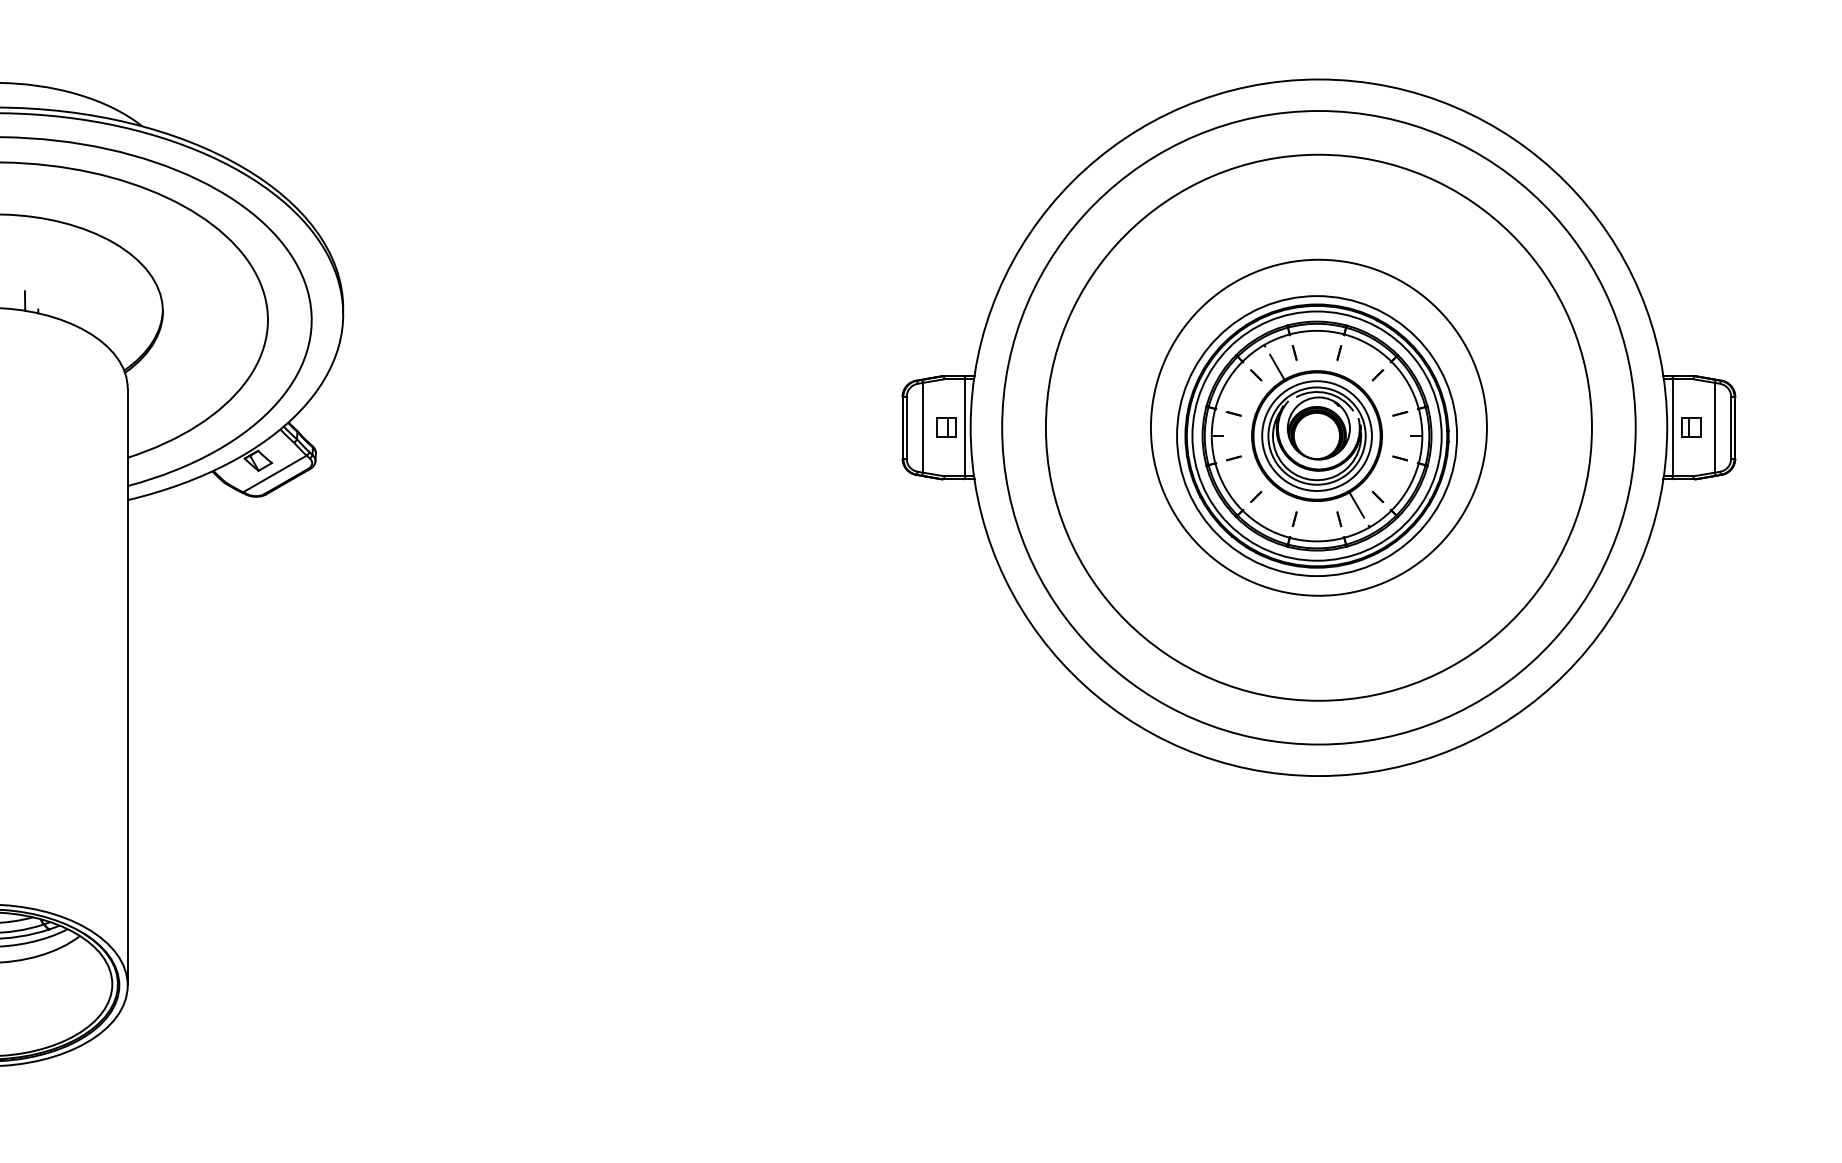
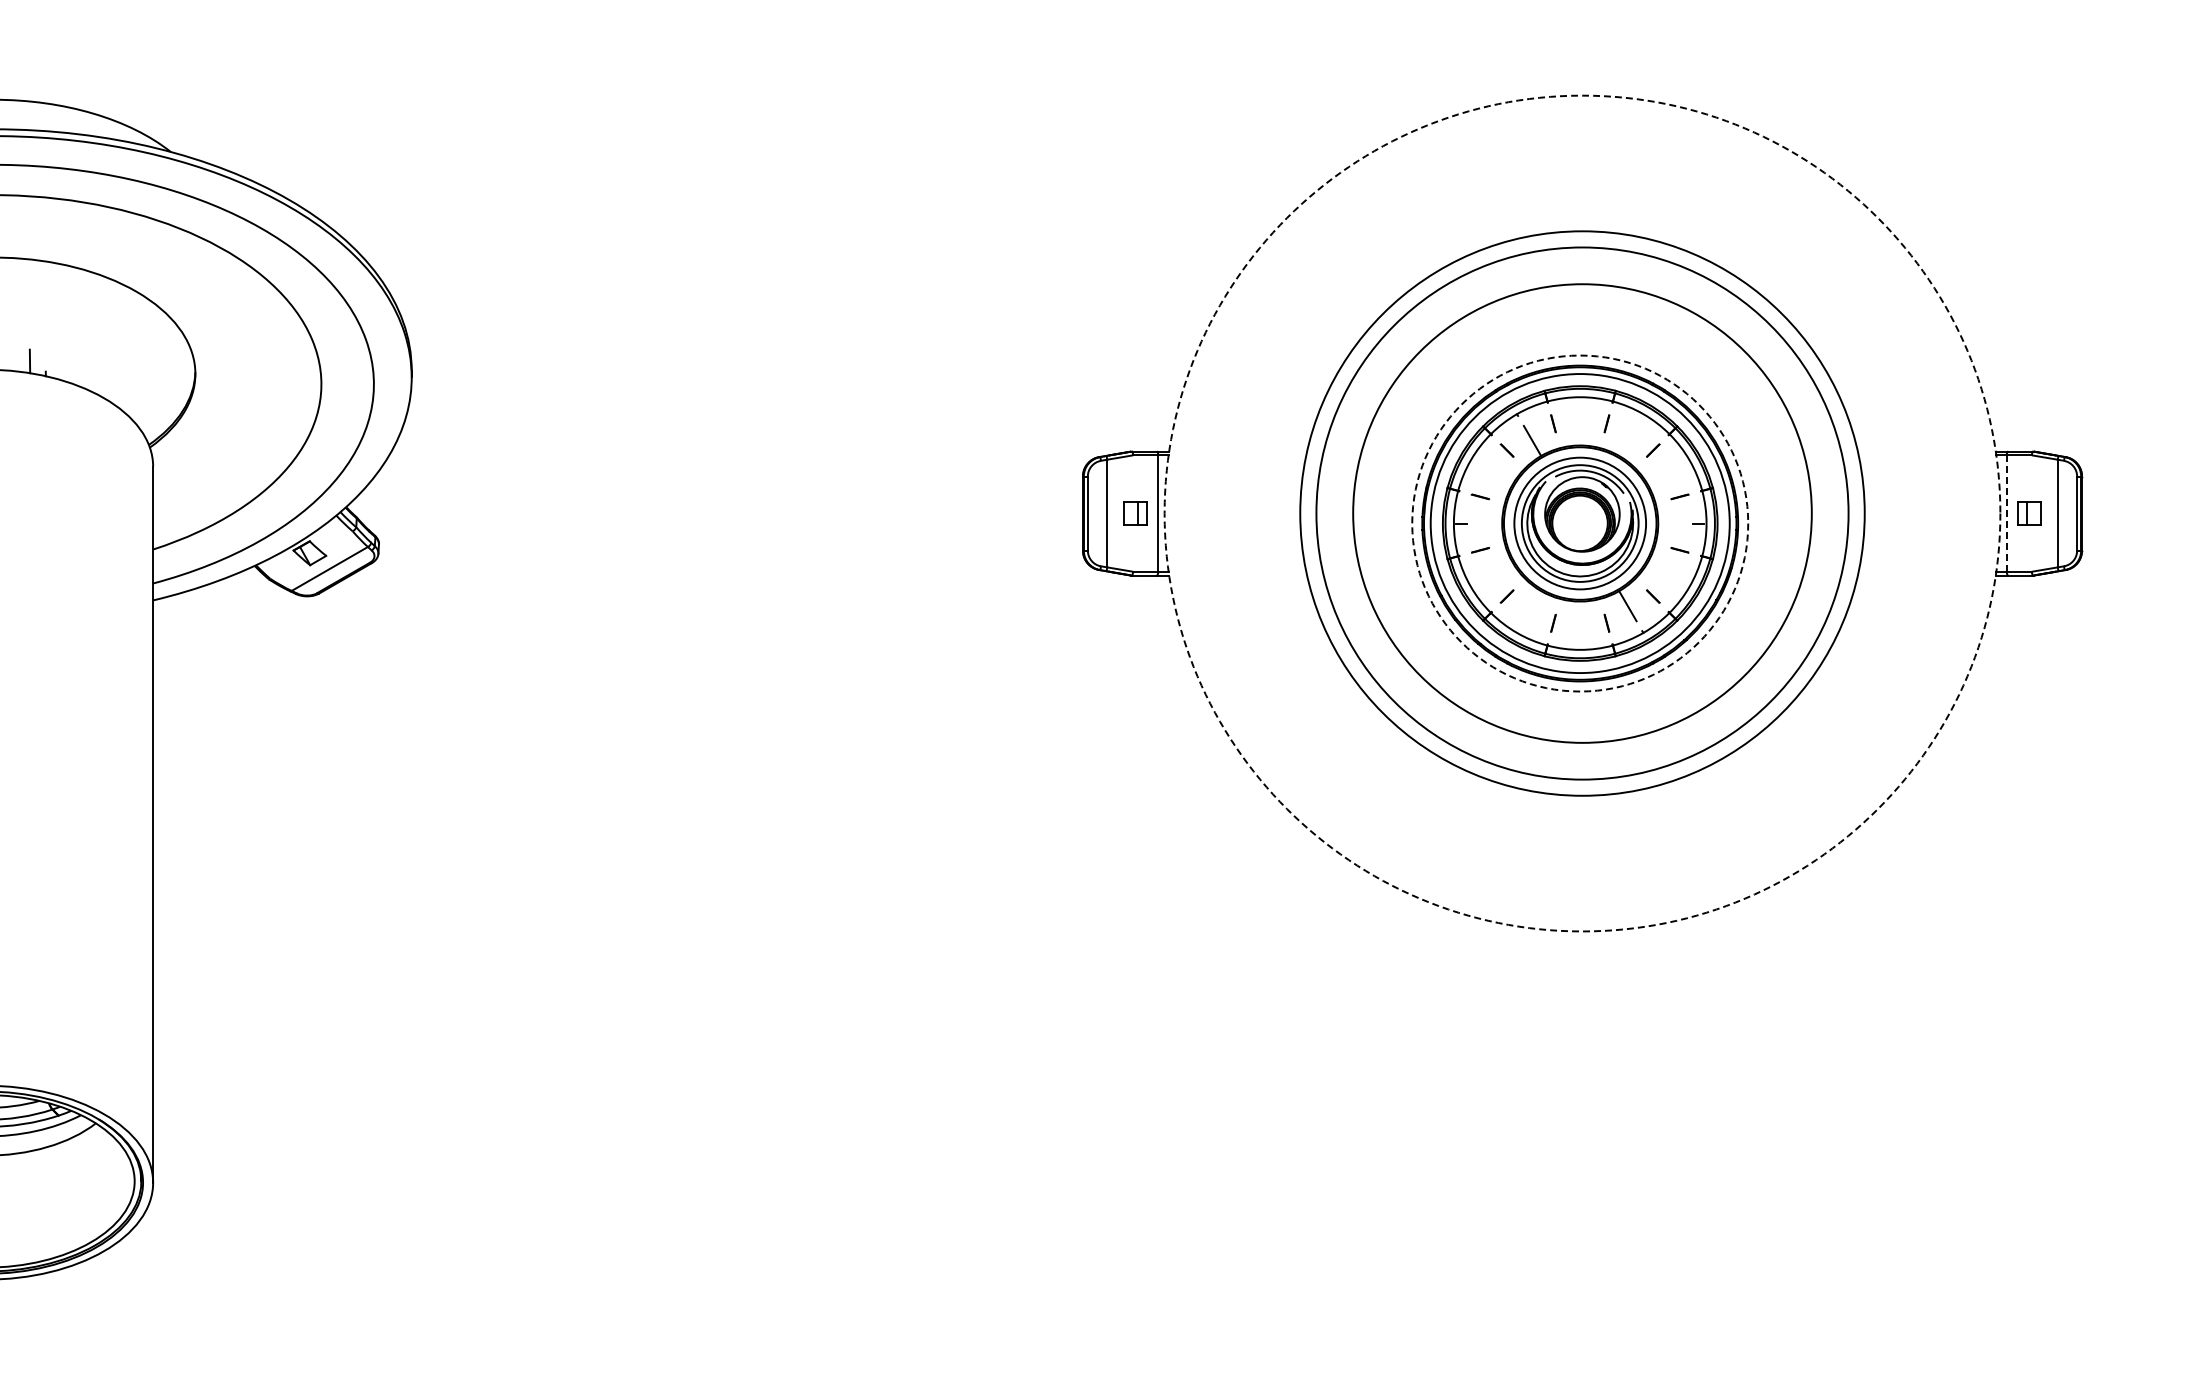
circle: (1318, 427) -> (1582, 513), size x0.7
circle: (1318, 427) -> (1582, 513), size x0.7
circle: (1318, 427) -> (1582, 513), size x1.4
circle: (1318, 427) -> (1582, 513), solid -> dashed
line: (1672, 427) -> (2006, 513), solid -> dashed
circle: (1317, 436) -> (1580, 523), solid -> dashed

